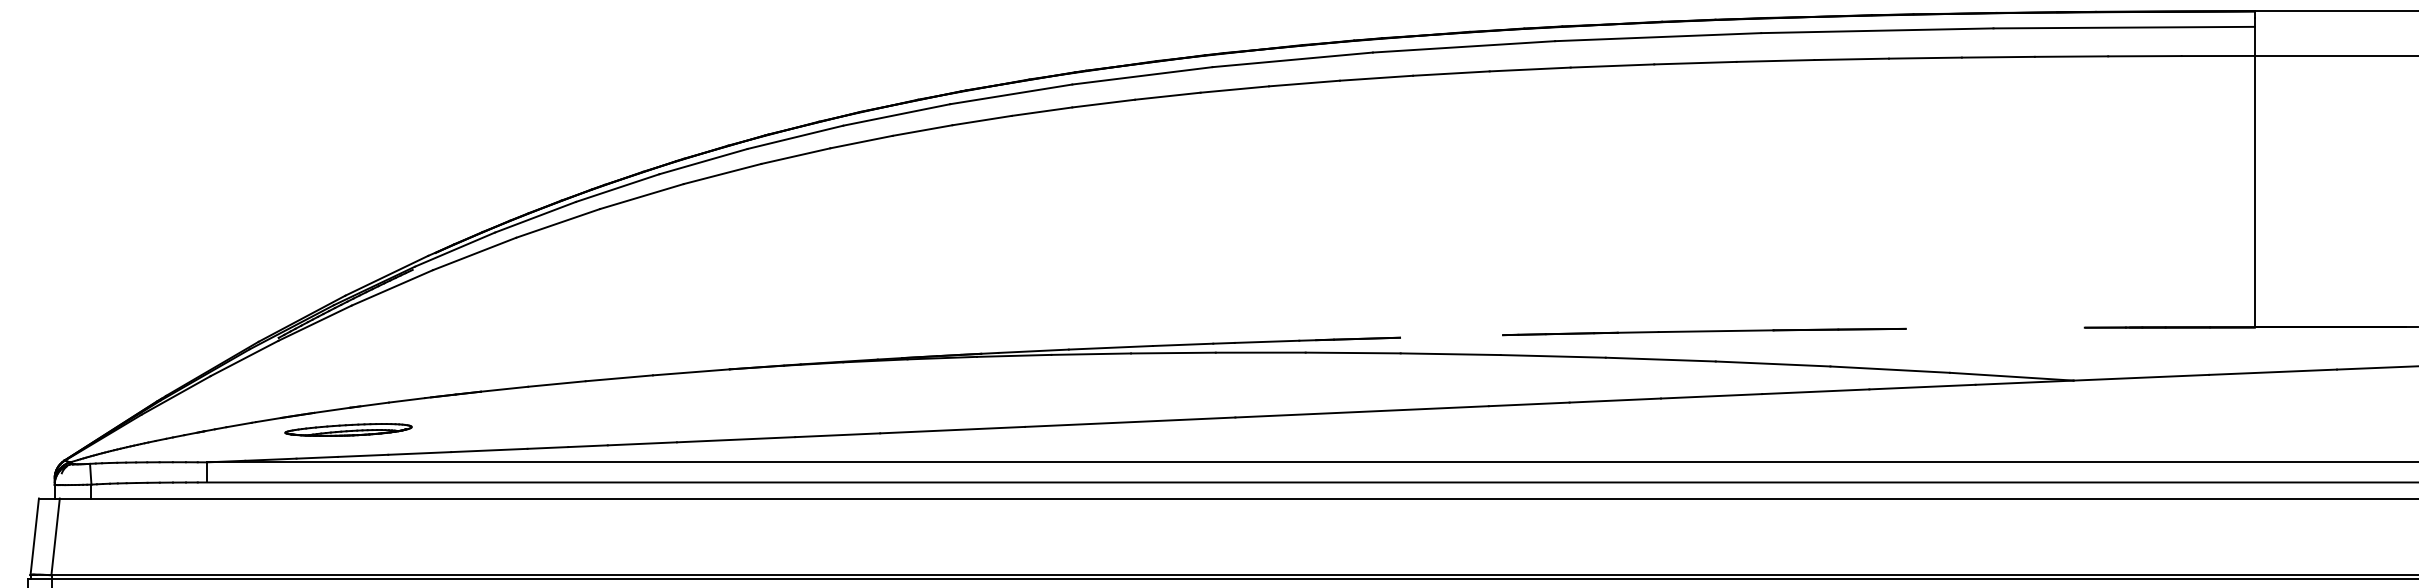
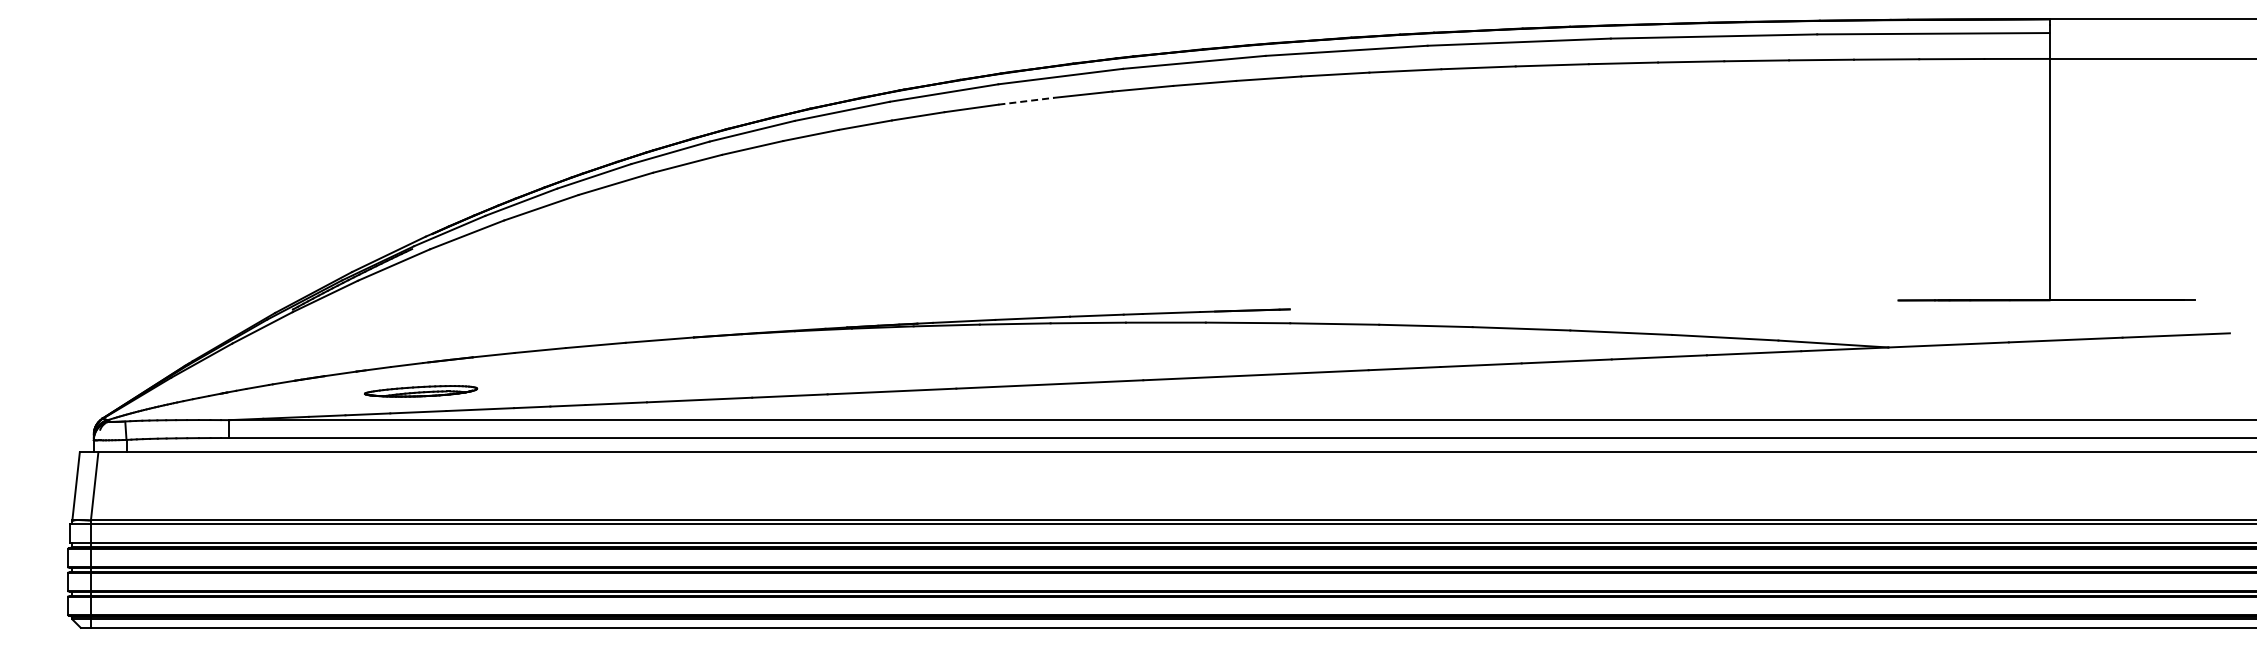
line: (1103, 103) -> (1026, 101), solid -> dashed
line: (1704, 331) -> (1560, 303), removed
part: (349, 430) -> (421, 391), moved

